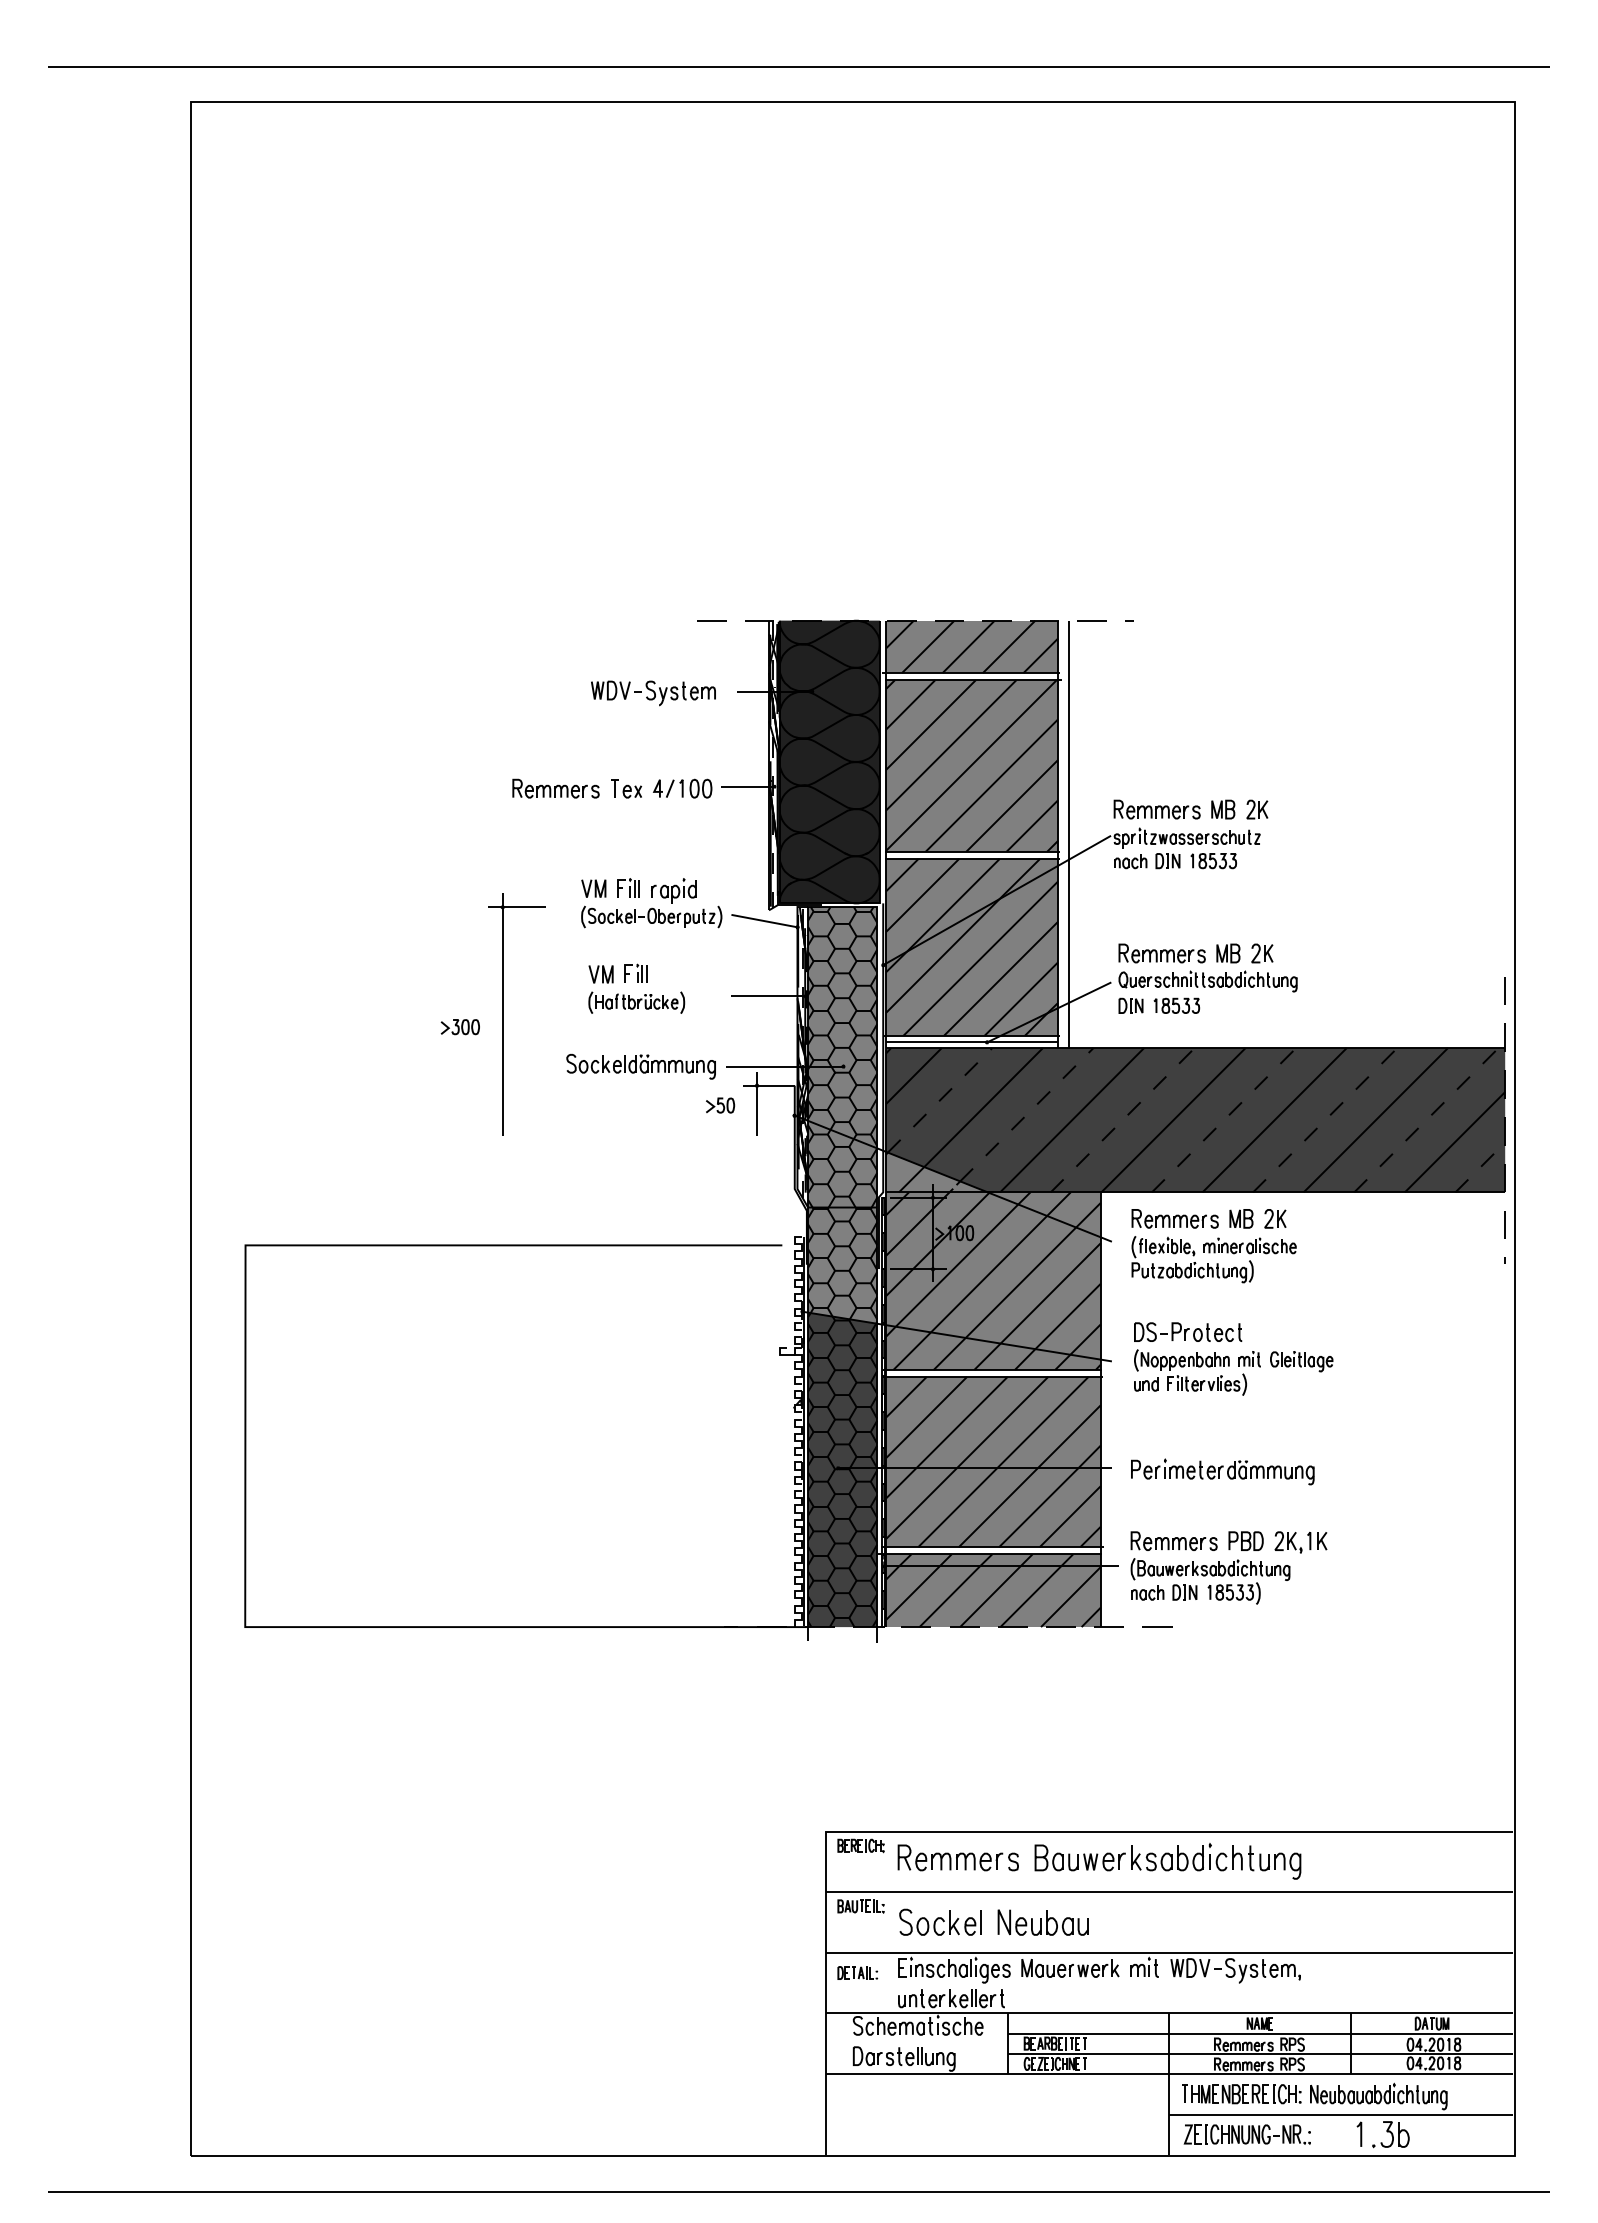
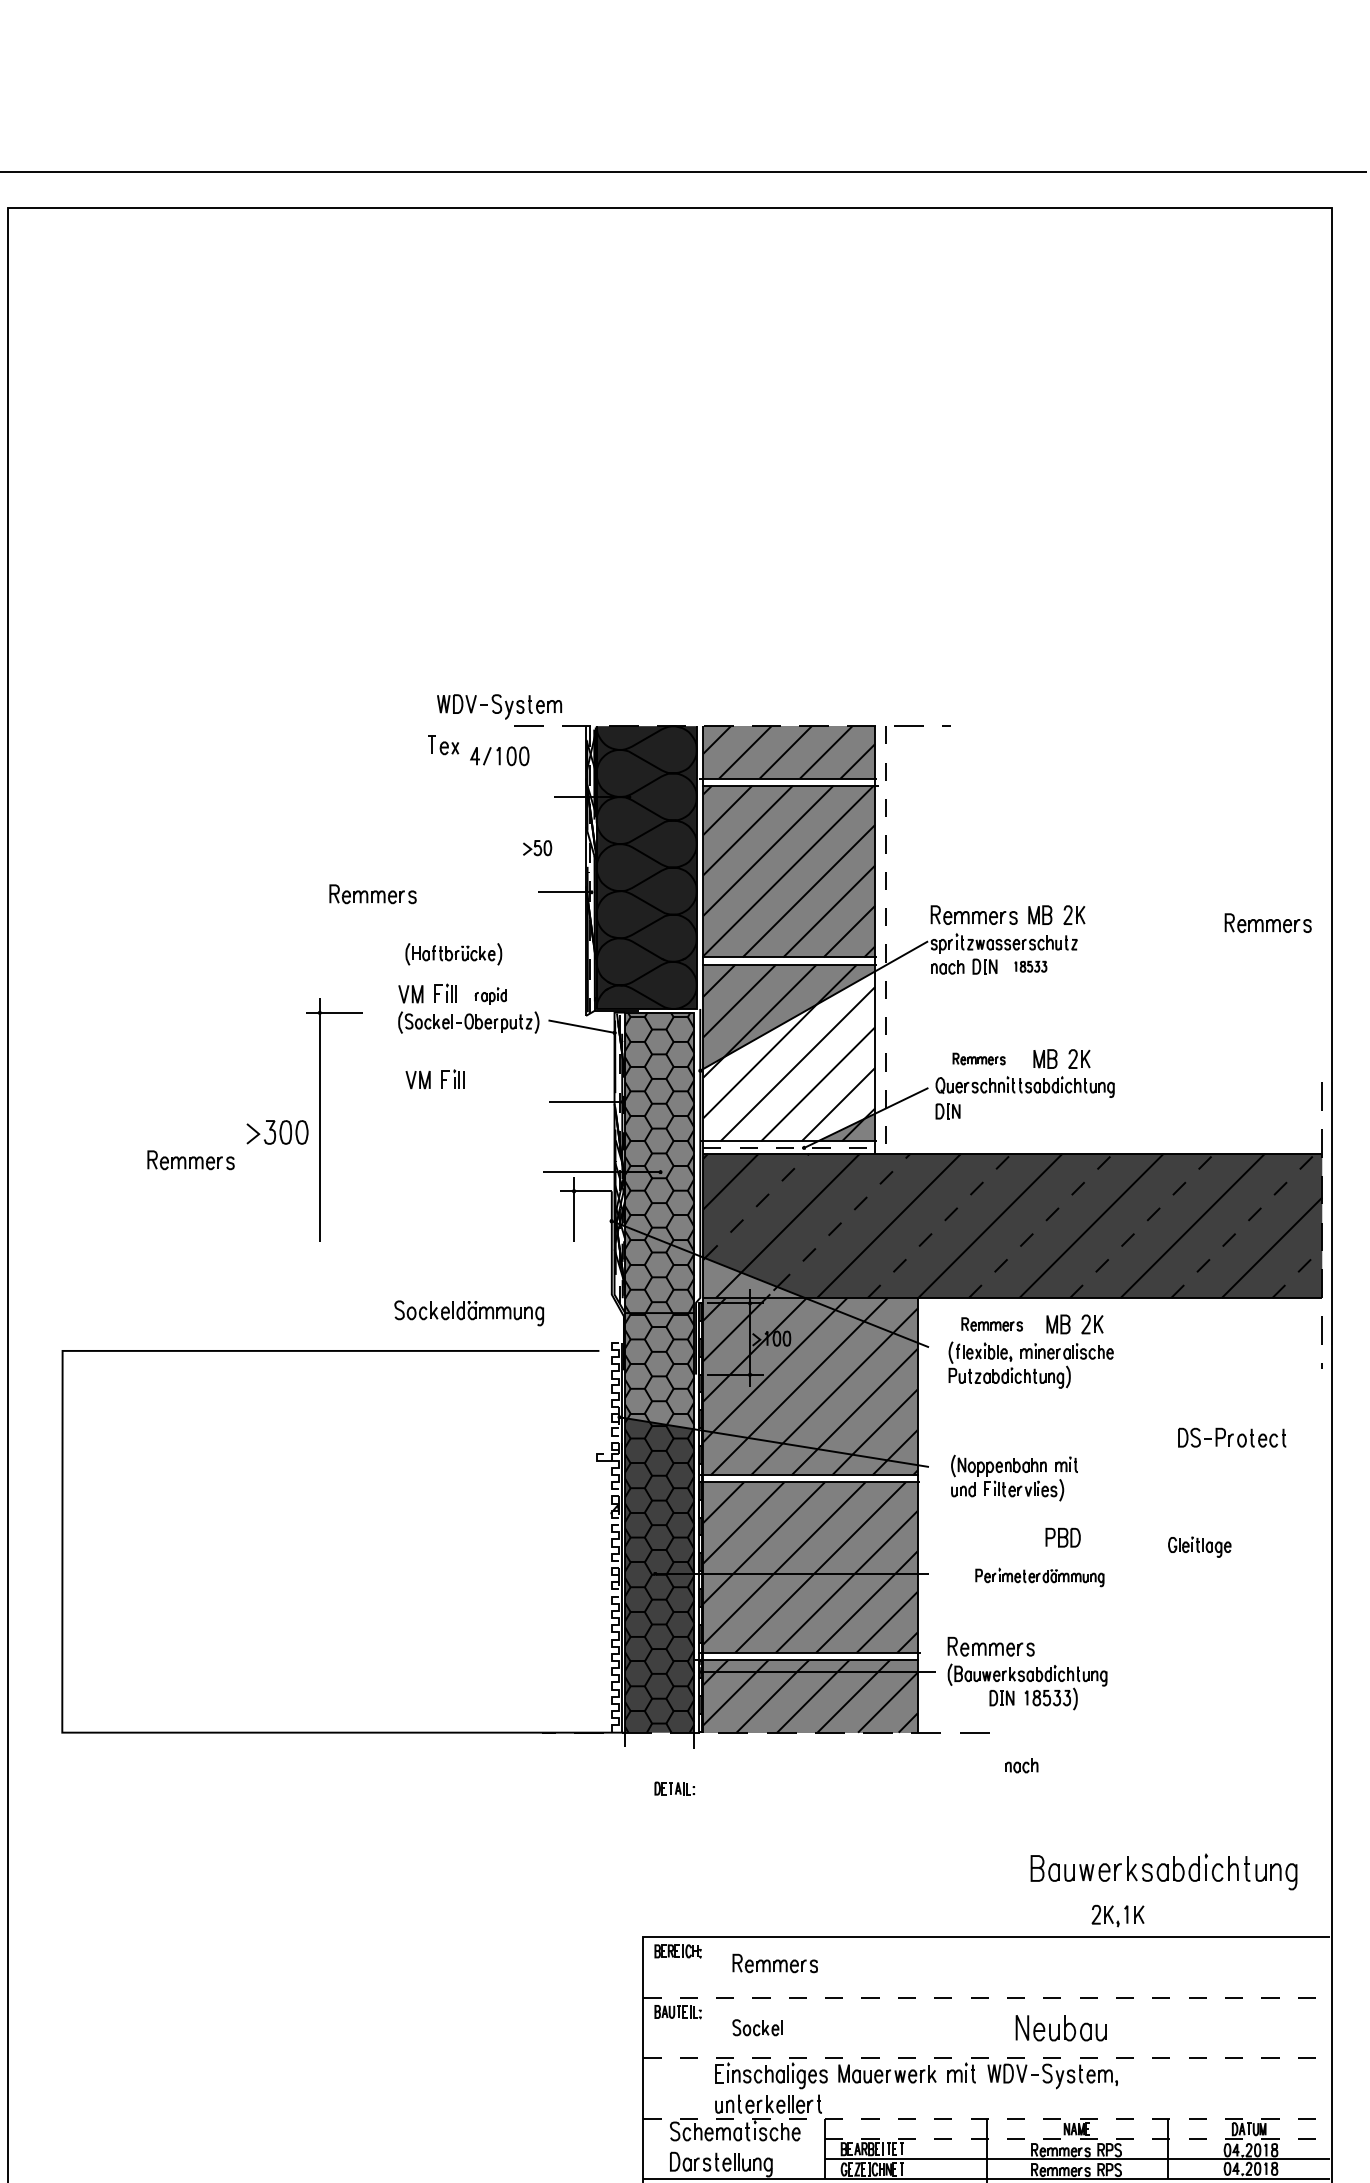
part: (653, 693) -> (499, 707), moved
part: (626, 788) -> (443, 745), moved
part: (682, 788) -> (499, 756), moved
part: (1450, 817) -> (1267, 923), added
line: (1068, 834) -> (885, 940), solid -> dashed
part: (1213, 861) -> (1030, 967), size x0.7
part: (673, 890) -> (490, 996), size x0.7
fill: (972, 950) -> (789, 1056), removed
part: (1161, 953) -> (978, 1059), size x0.6
part: (636, 1002) -> (453, 954), moved
part: (1176, 1005) -> (993, 1111), removed
part: (459, 1027) -> (276, 1133), size x1.6
line: (972, 1042) -> (789, 1148), solid -> dashed
part: (373, 1054) -> (190, 1160), added
part: (640, 1066) -> (468, 1313), moved
part: (720, 1105) -> (537, 848), moved
part: (1174, 1218) -> (991, 1324), size x0.7
part: (1188, 1331) -> (1232, 1437), moved
part: (1301, 1361) -> (1199, 1547), moved
part: (1222, 1471) -> (1039, 1577), size x0.7
part: (1245, 1540) -> (1062, 1537), moved
part: (1300, 1542) -> (1117, 1916), moved
part: (1147, 1592) -> (1021, 1765), moved
part: (957, 1857) -> (774, 1963), size x0.7
part: (1167, 1861) -> (1163, 1872), moved
line: (1170, 1892) -> (987, 1998), solid -> dashed
part: (940, 1921) -> (757, 2027), size x0.6
part: (1042, 1922) -> (1060, 2028), moved
line: (1170, 1952) -> (987, 2058), solid -> dashed
part: (857, 1972) -> (674, 1788), moved
line: (1170, 2013) -> (987, 2119), solid -> dashed
line: (1261, 2033) -> (1078, 2139), solid -> dashed

